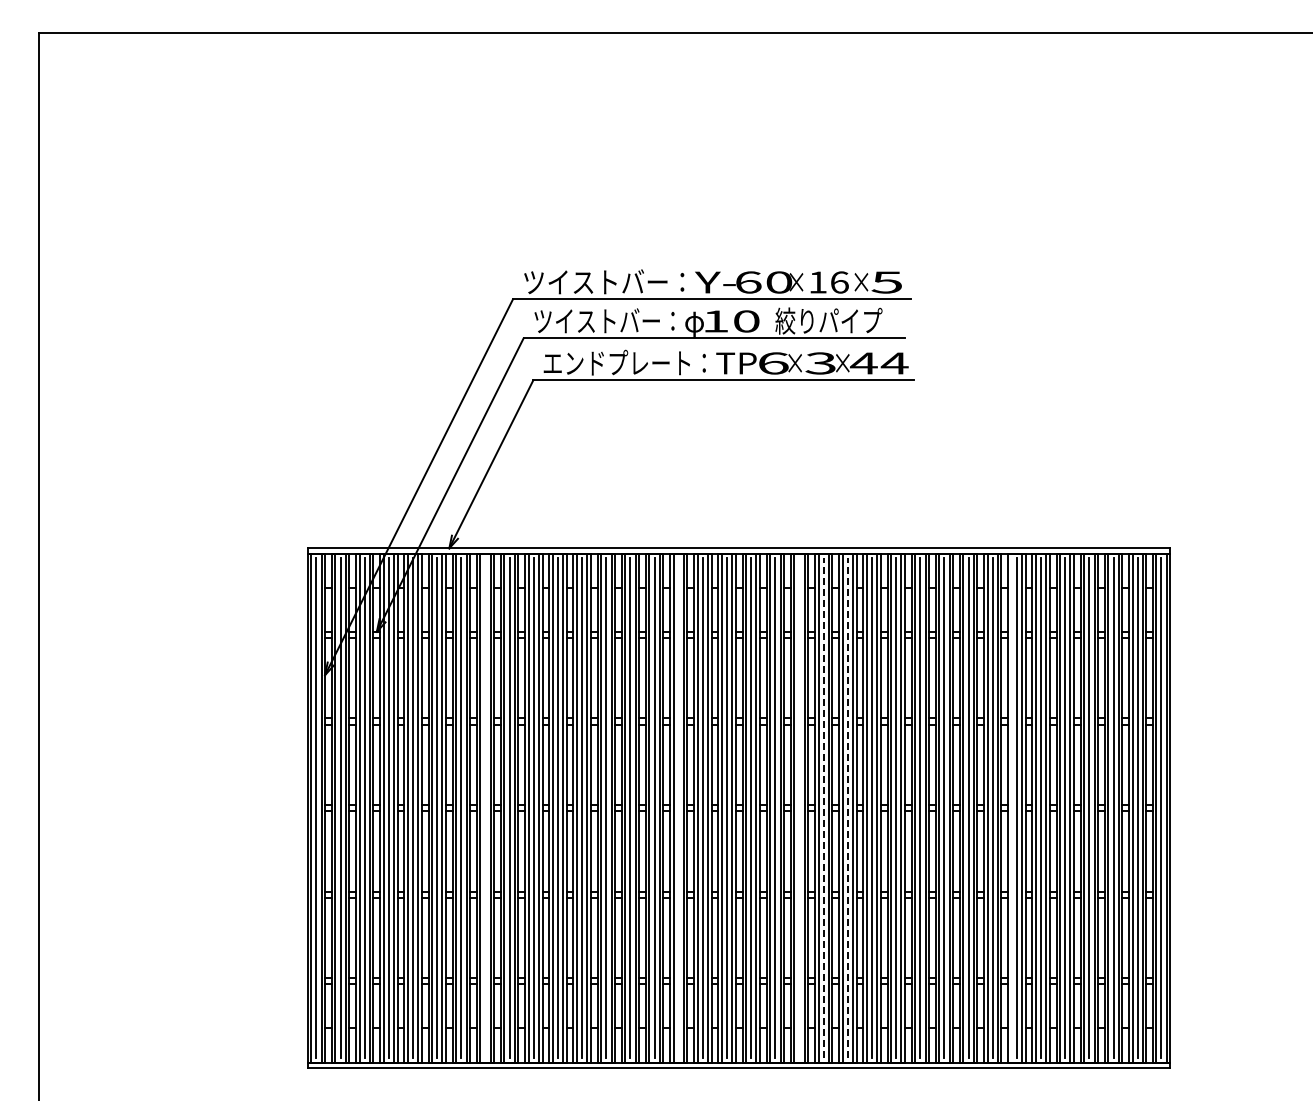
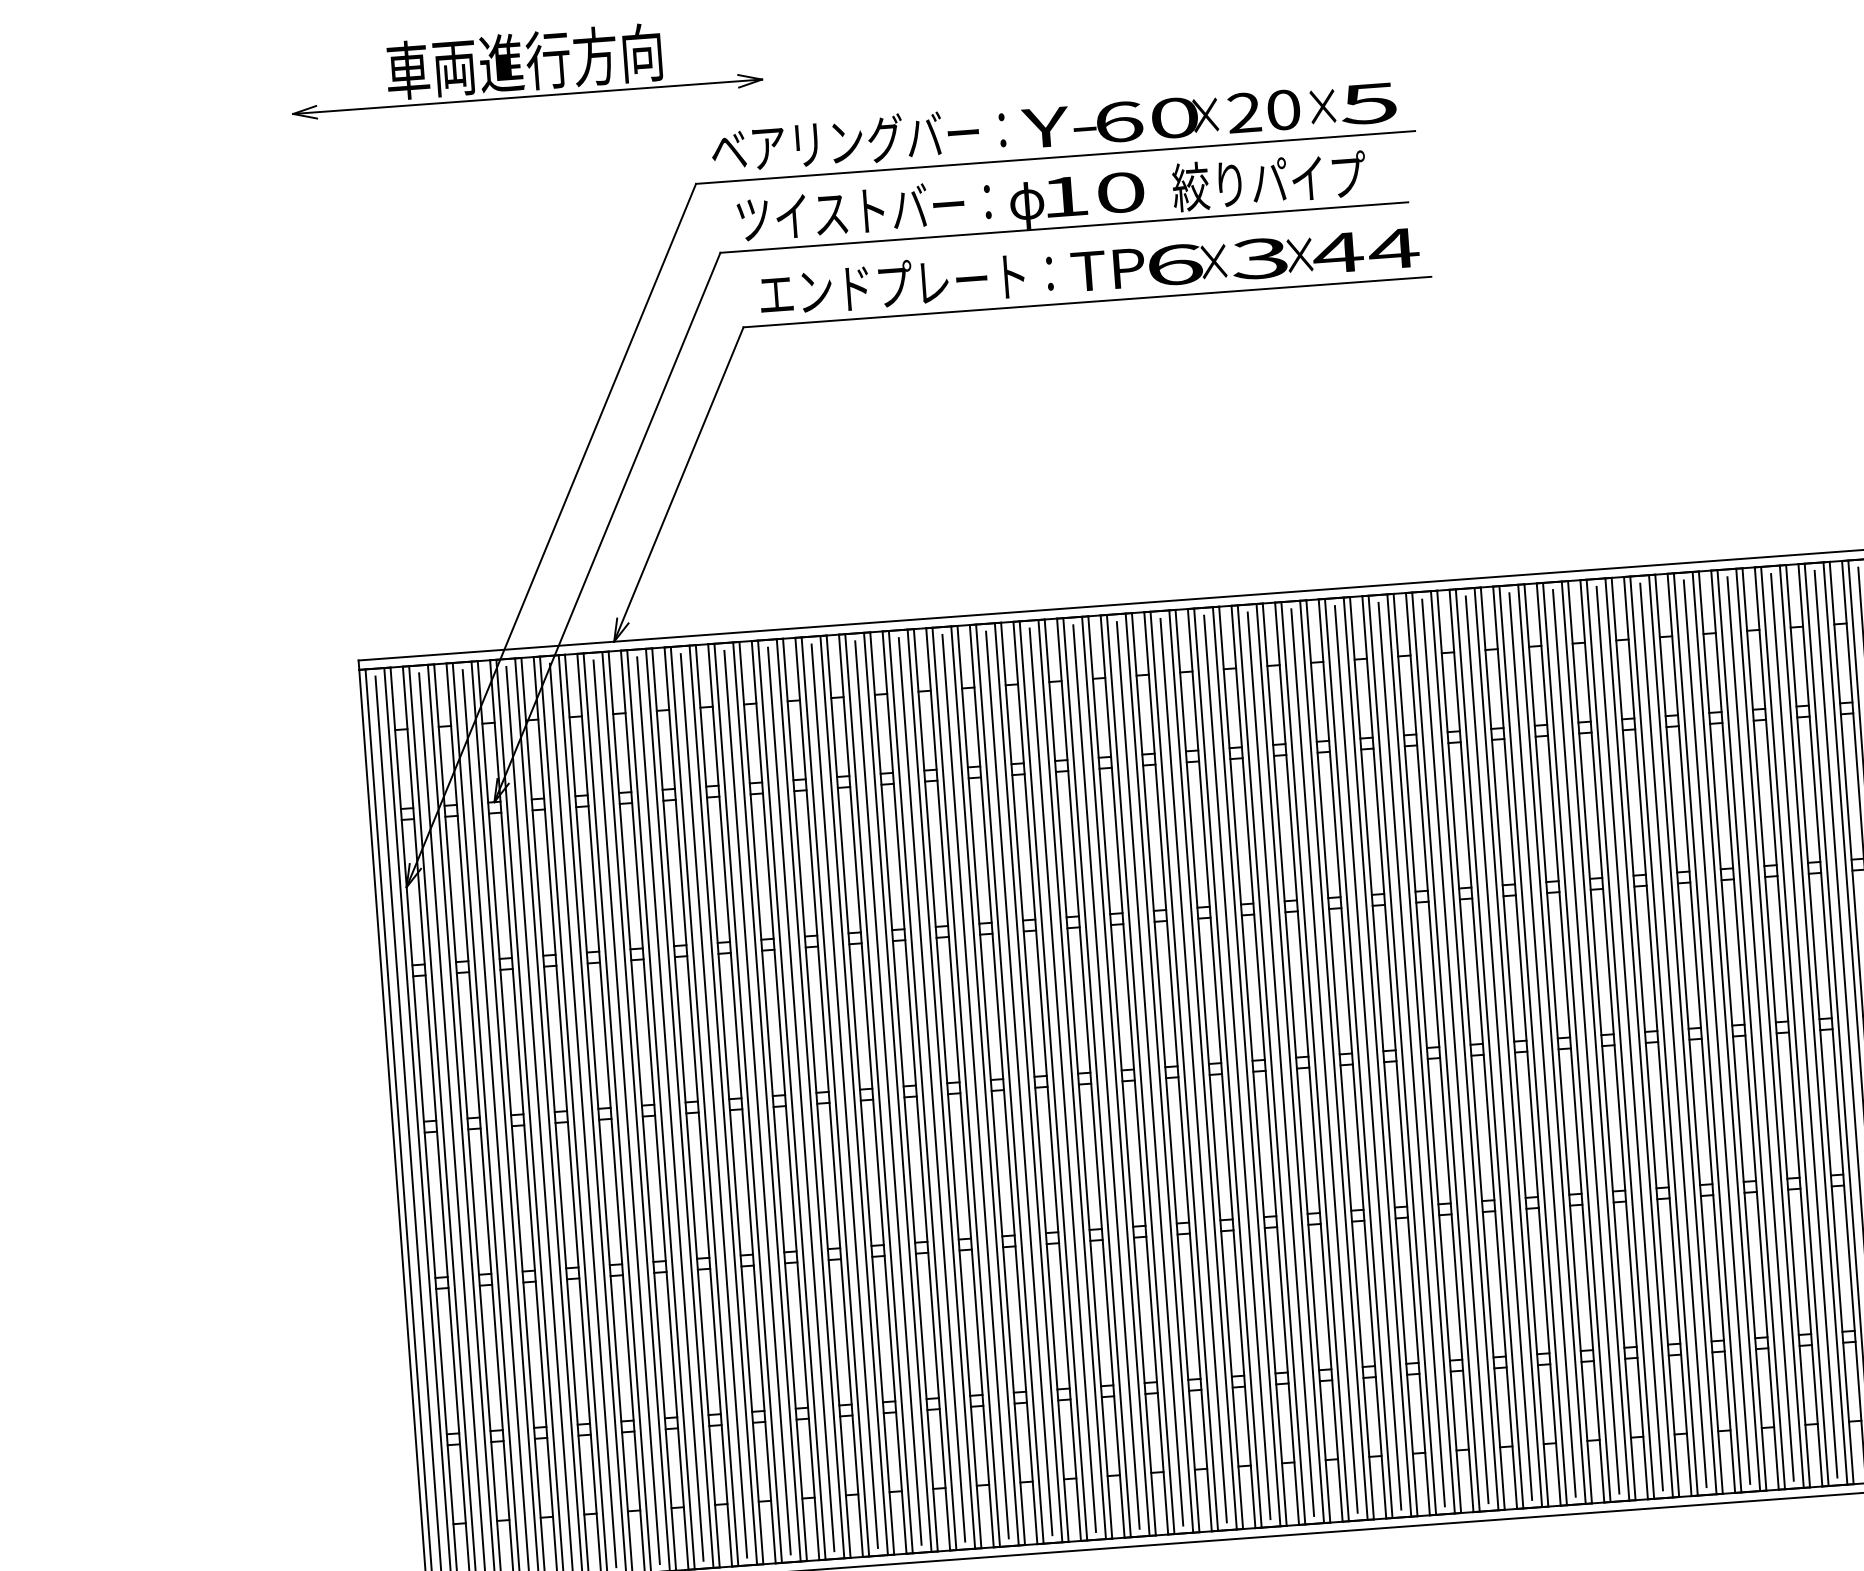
part: (423, 228) -> (525, 67), added
text: (604, 281) -> (858, 139), ツイストバー： -> ベアリングバー：
text: (828, 282) -> (1263, 111), 16 -> 20
line: (485, 807) -> (713, 1104), added
line: (678, 807) -> (1062, 1079), added
line: (799, 807) -> (1280, 1063), added
line: (823, 807) -> (1324, 1060), dashed -> solid
line: (847, 807) -> (1367, 1056), dashed -> solid
line: (1011, 807) -> (1663, 1035), added

